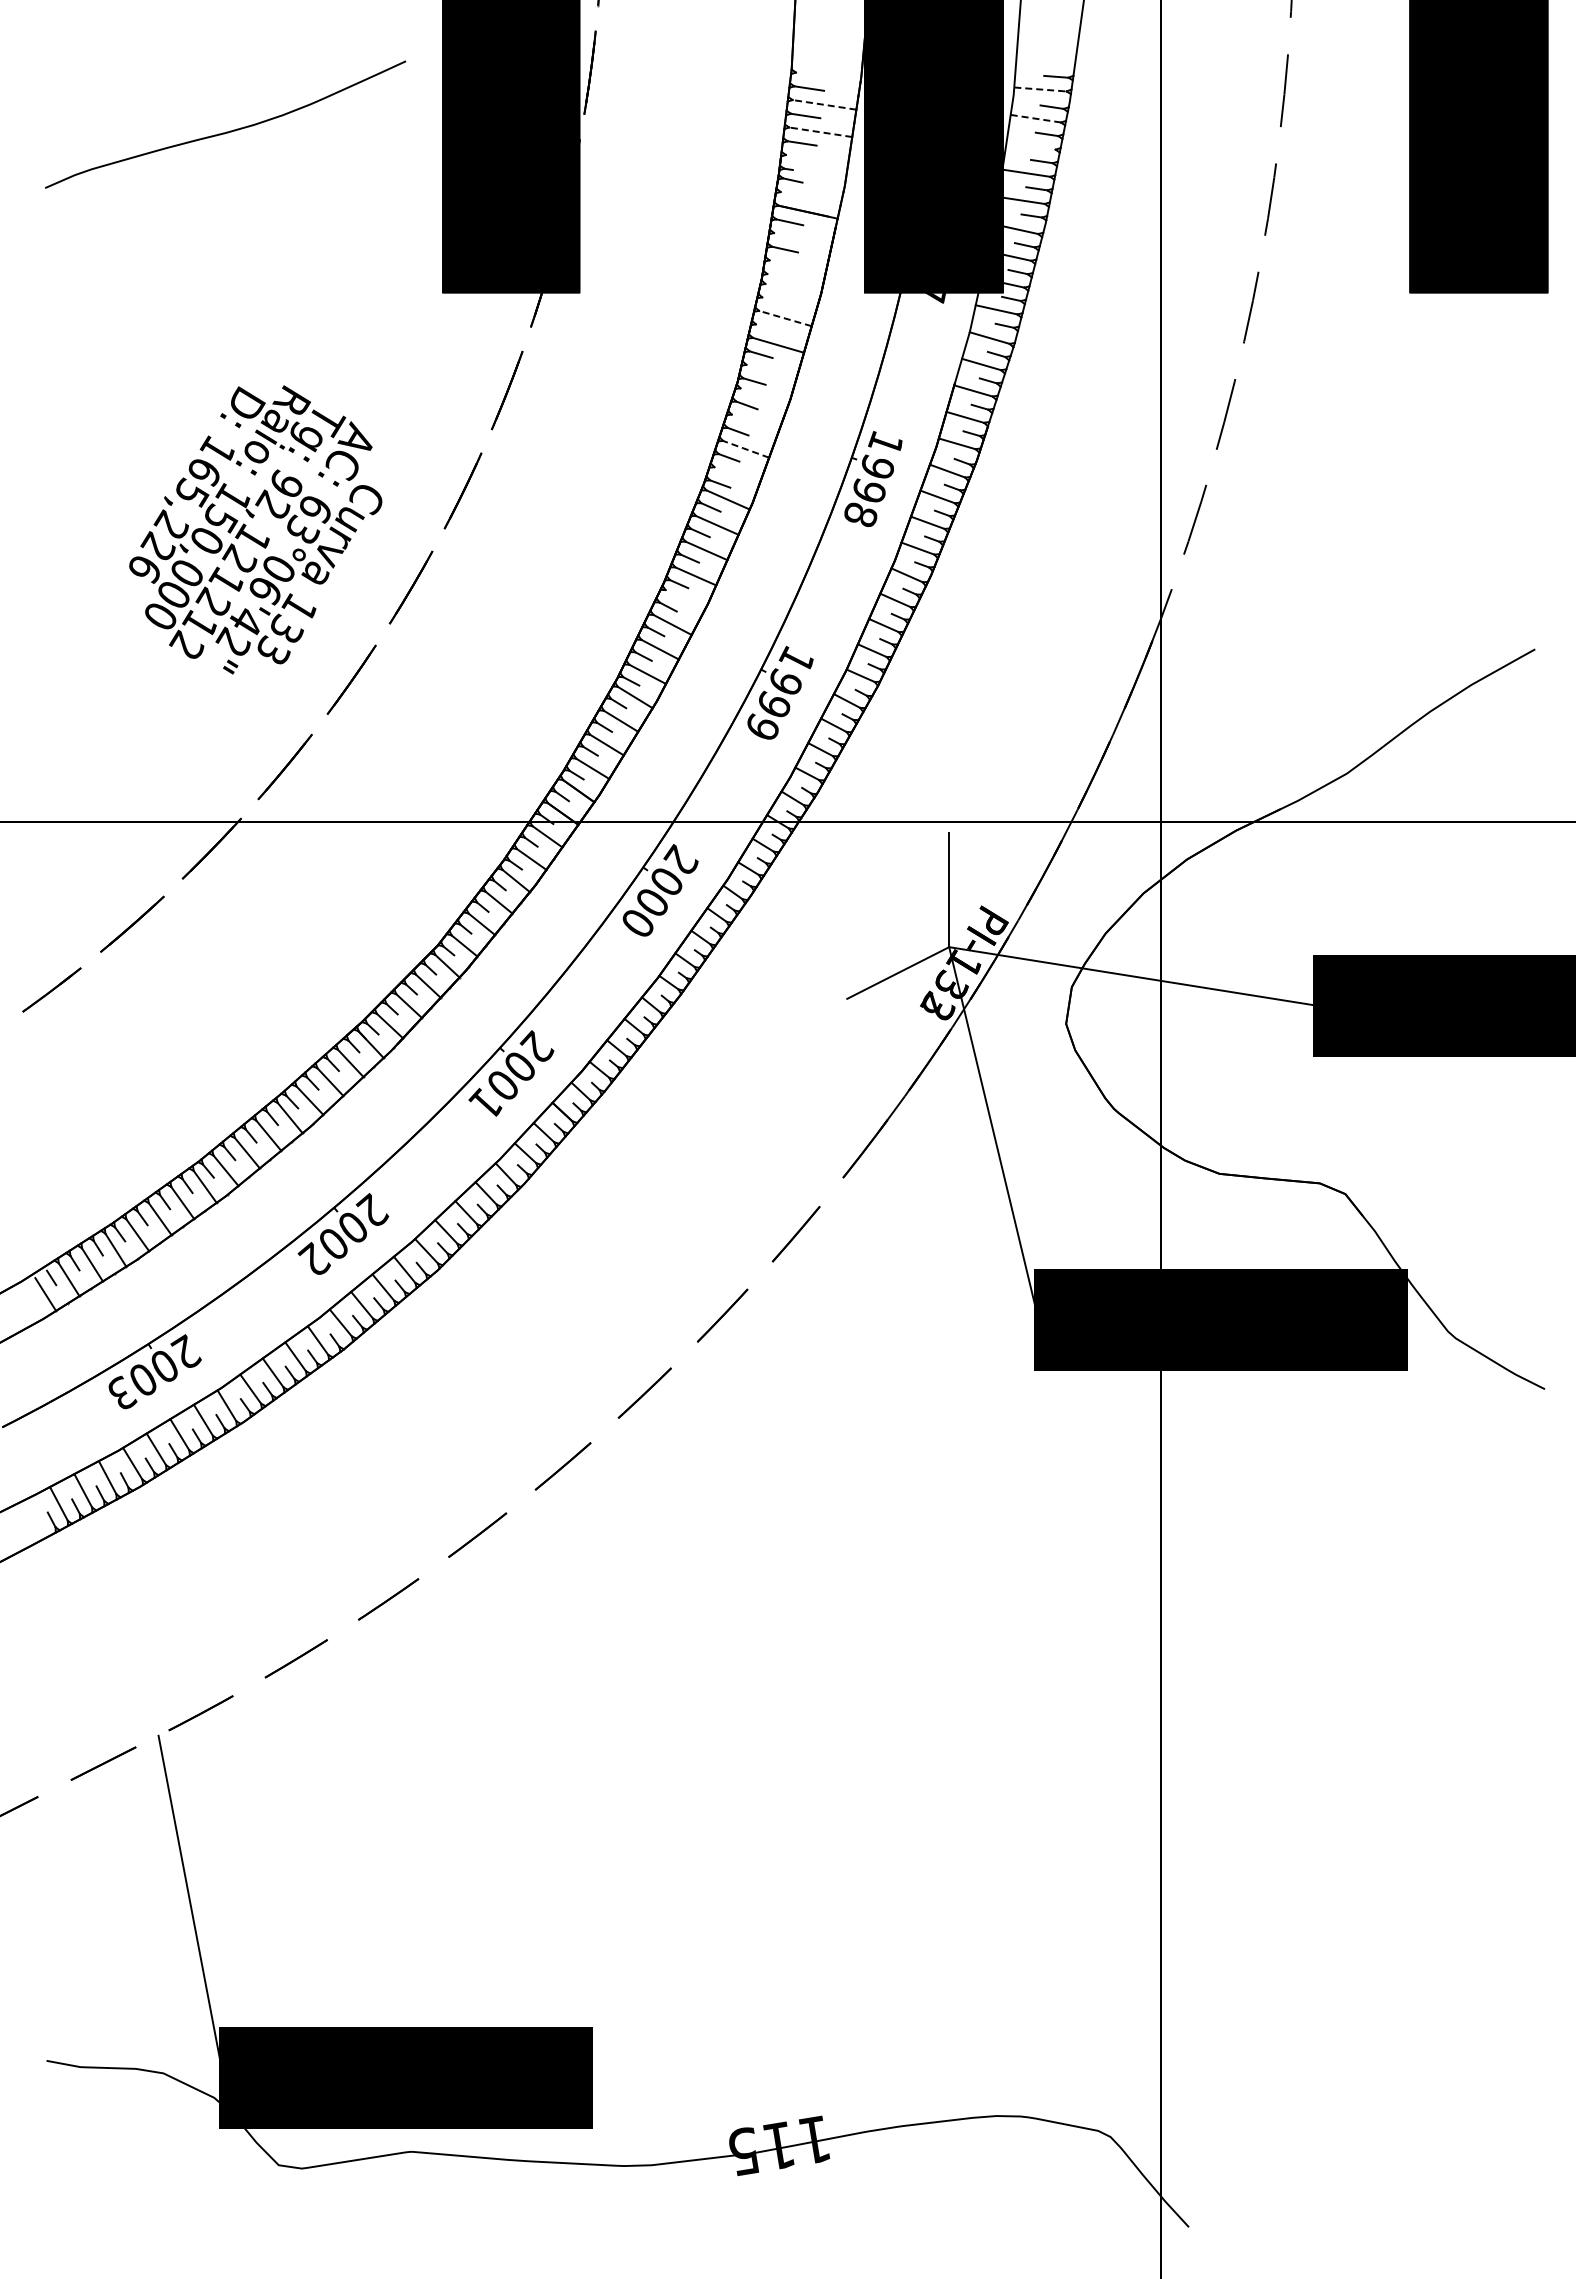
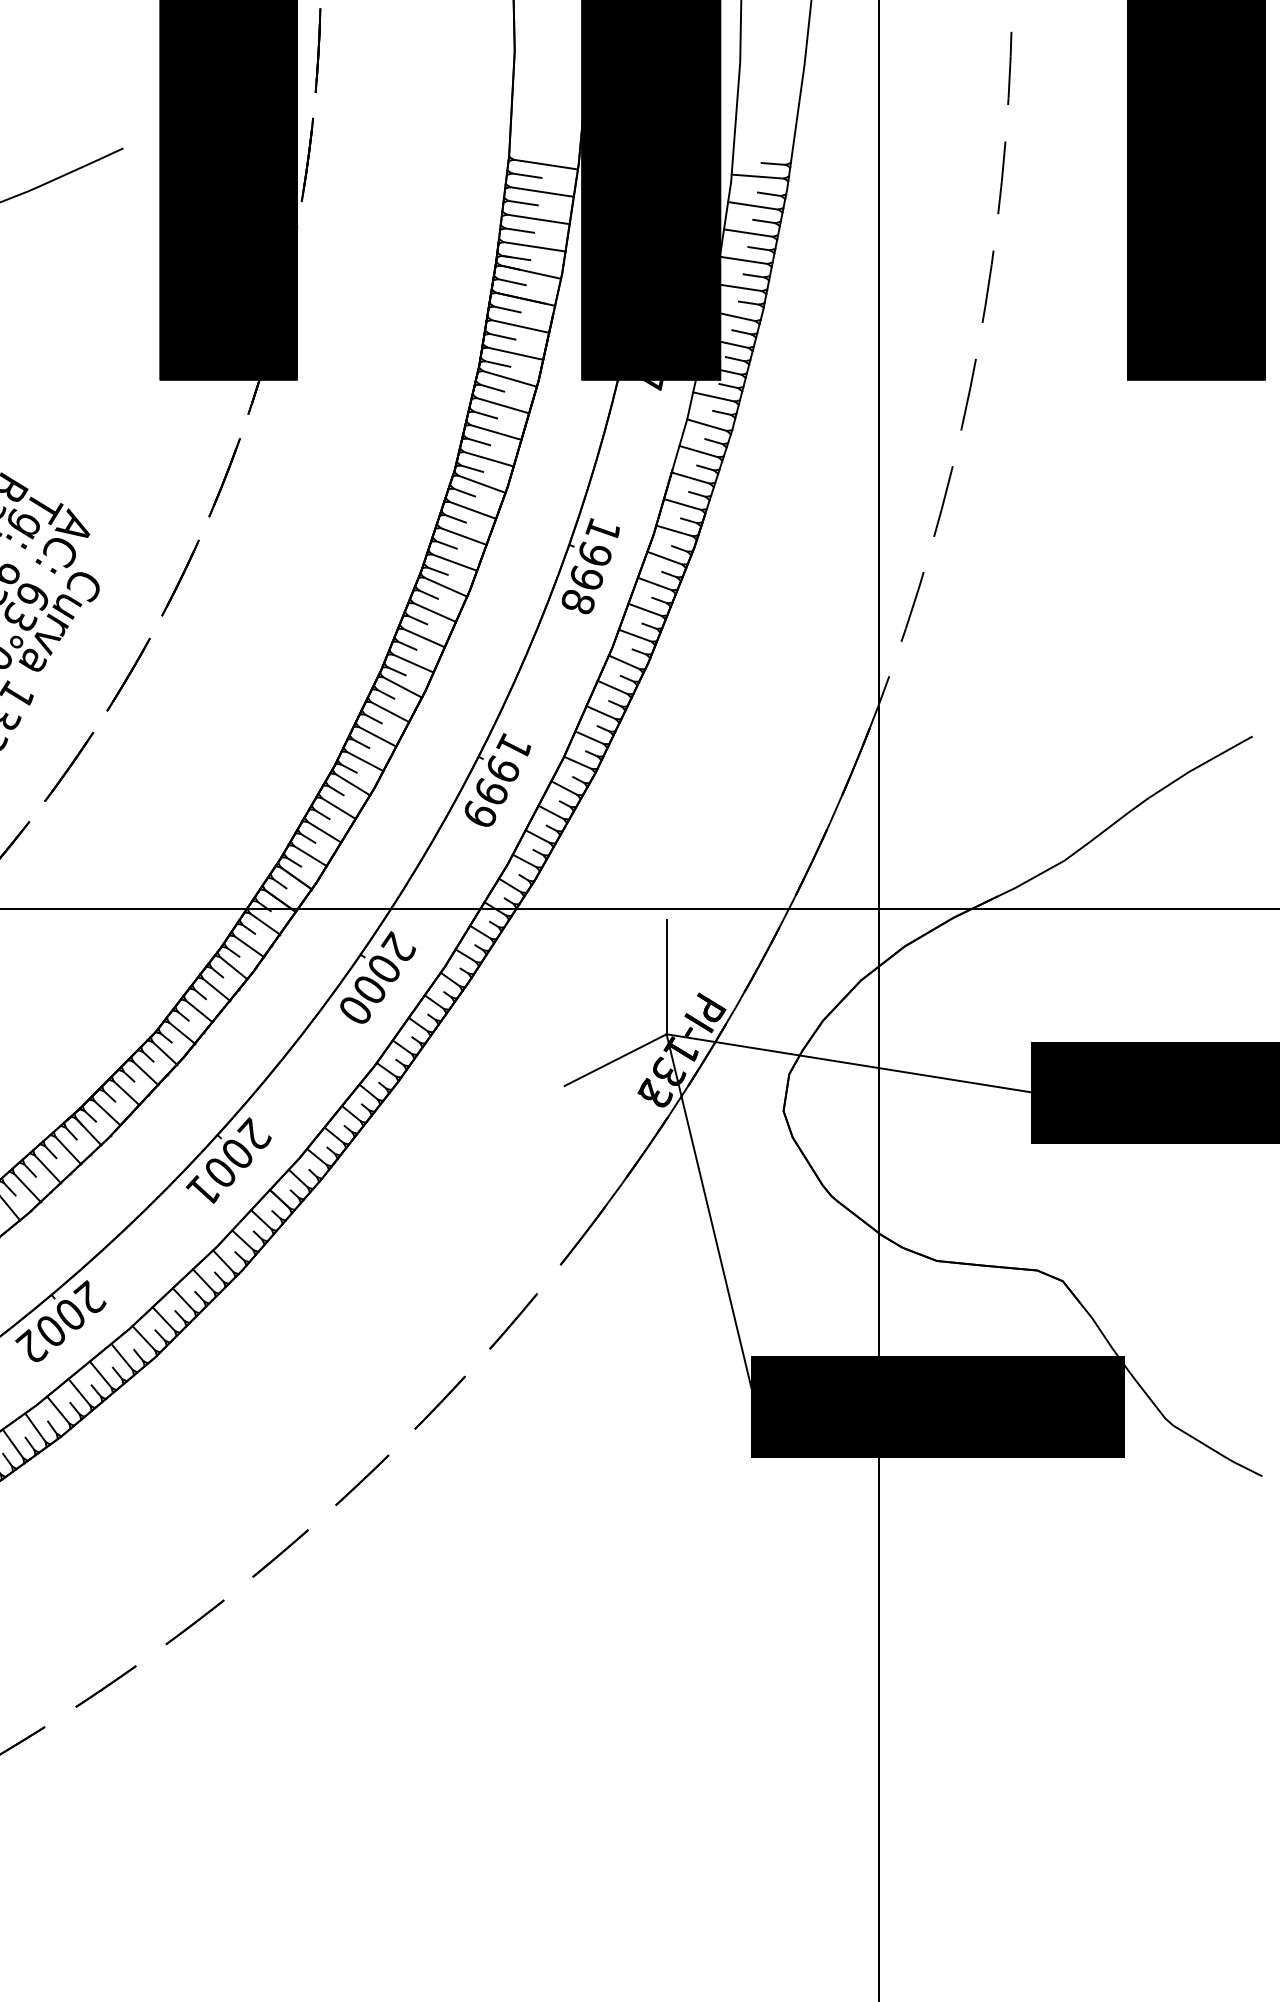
line: (827, 77) -> (544, 164), added
line: (1040, 89) -> (757, 176), dashed -> solid
line: (824, 104) -> (541, 191), dashed -> solid
line: (1036, 118) -> (753, 205), dashed -> solid
line: (820, 132) -> (537, 219), dashed -> solid
line: (1030, 145) -> (747, 232), added
line: (816, 159) -> (533, 246), added
line: (798, 170) -> (515, 257), added
line: (812, 184) -> (529, 271), added
line: (794, 195) -> (511, 282), added
line: (802, 239) -> (519, 326), added
line: (797, 266) -> (514, 353), added
line: (779, 276) -> (496, 363), added
line: (792, 291) -> (509, 378), added
line: (774, 300) -> (491, 387), added
line: (784, 318) -> (501, 405), dashed -> solid
line: (767, 327) -> (484, 414), added
line: (771, 371) -> (488, 458), added
line: (764, 396) -> (481, 483), added
line: (754, 422) -> (471, 509), added
line: (746, 449) -> (463, 536), dashed -> solid
line: (736, 475) -> (453, 562), added
line: (684, 600) -> (401, 687), added

